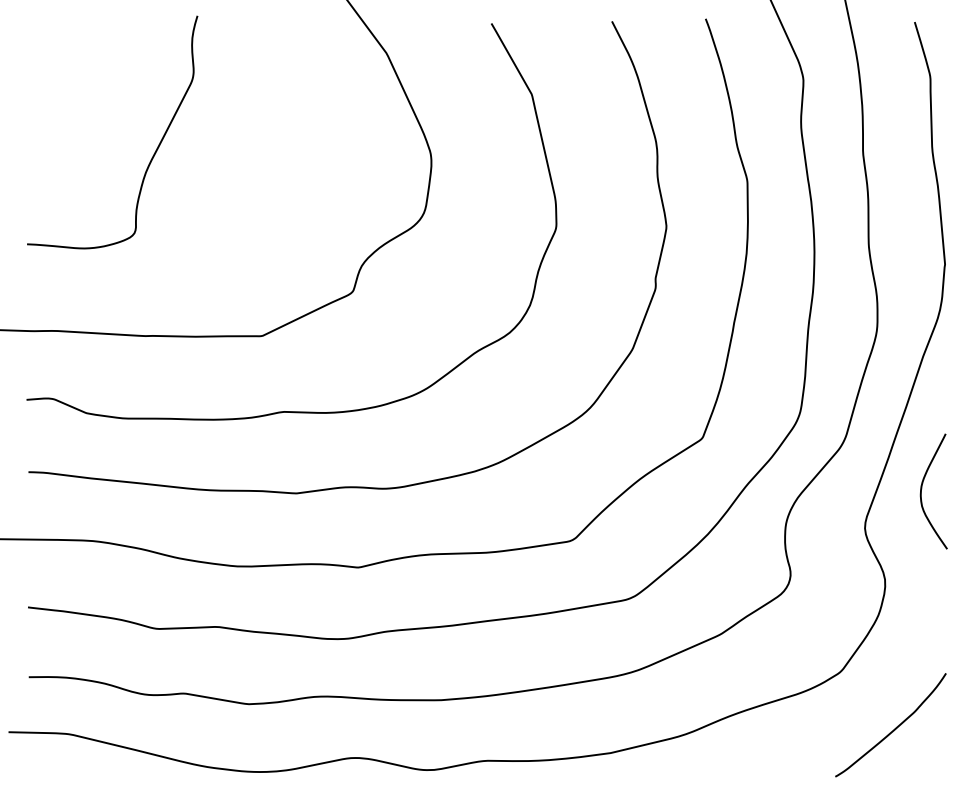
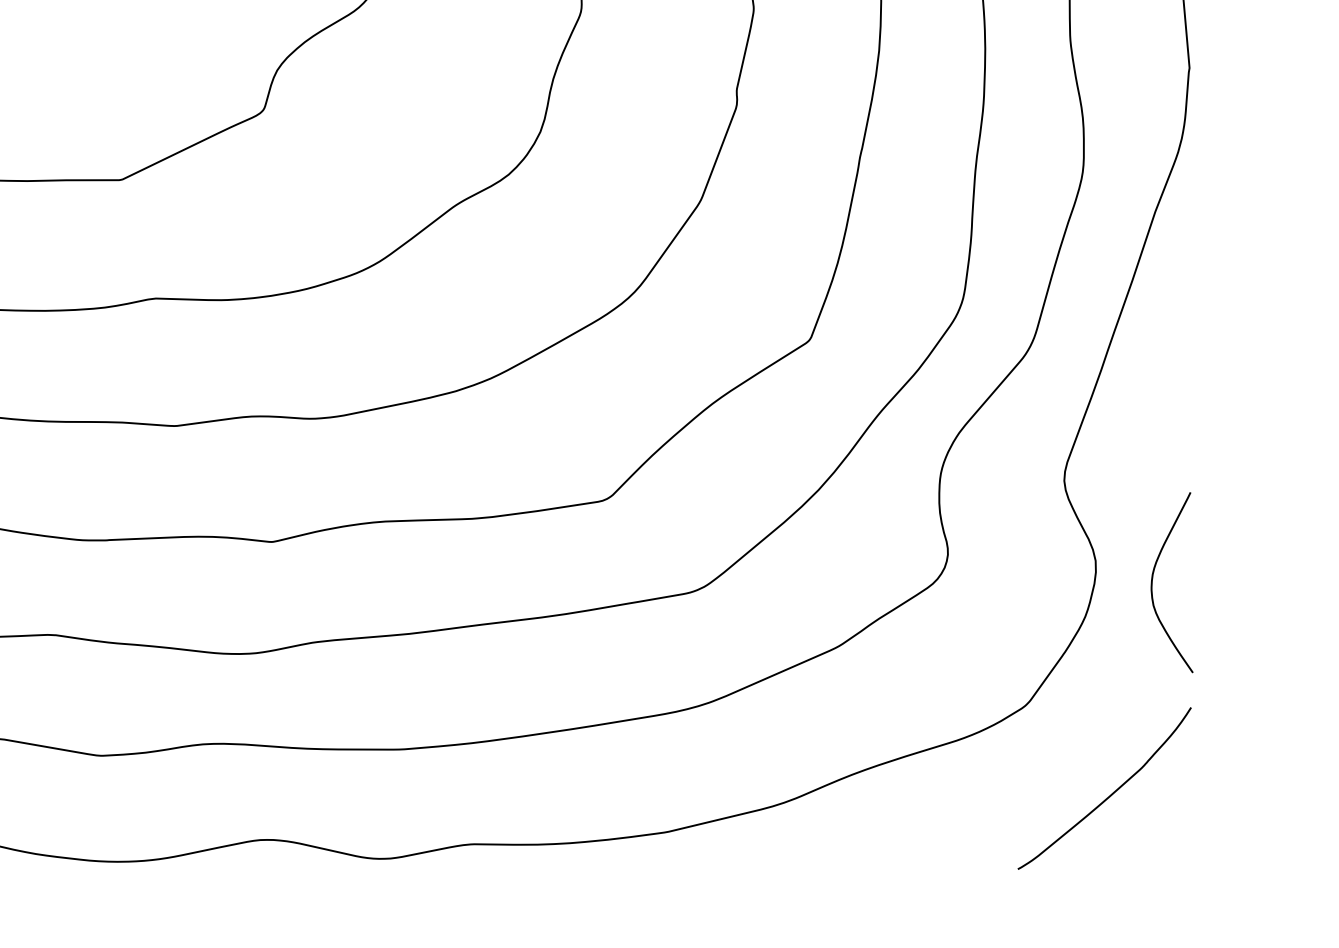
curve: (922, 488) -> (1154, 577), moved

